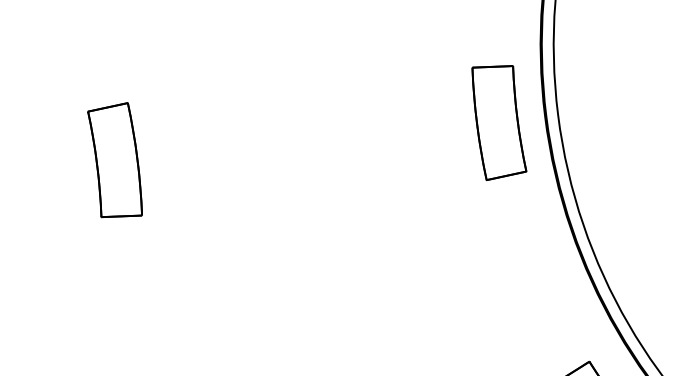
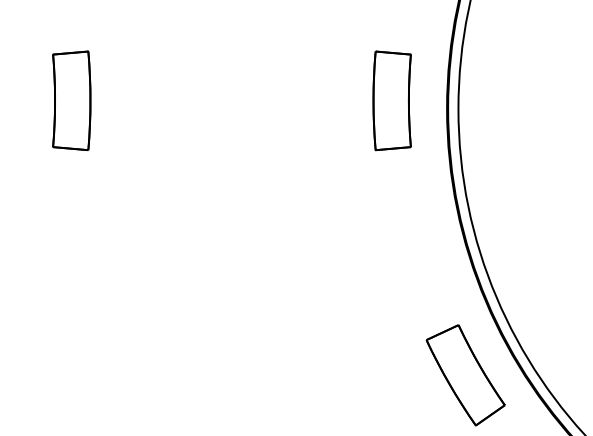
part: (497, 121) -> (391, 100), moved

